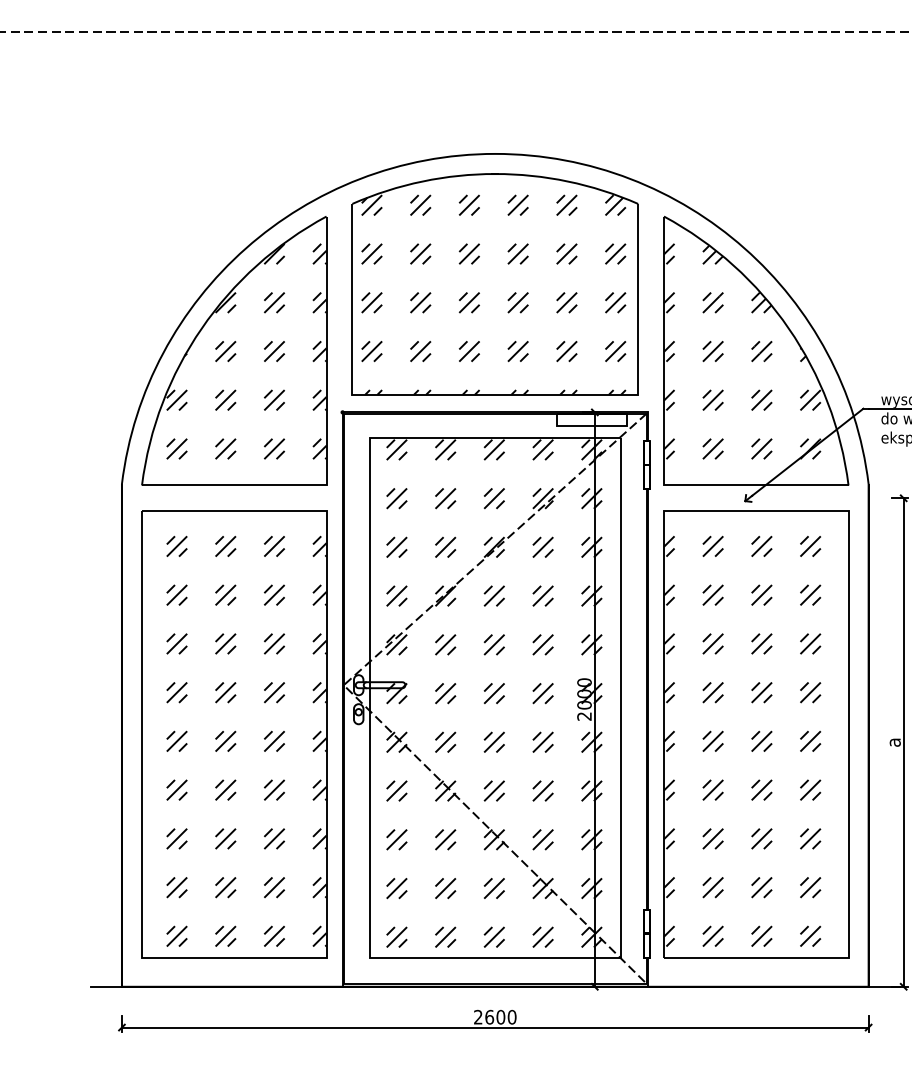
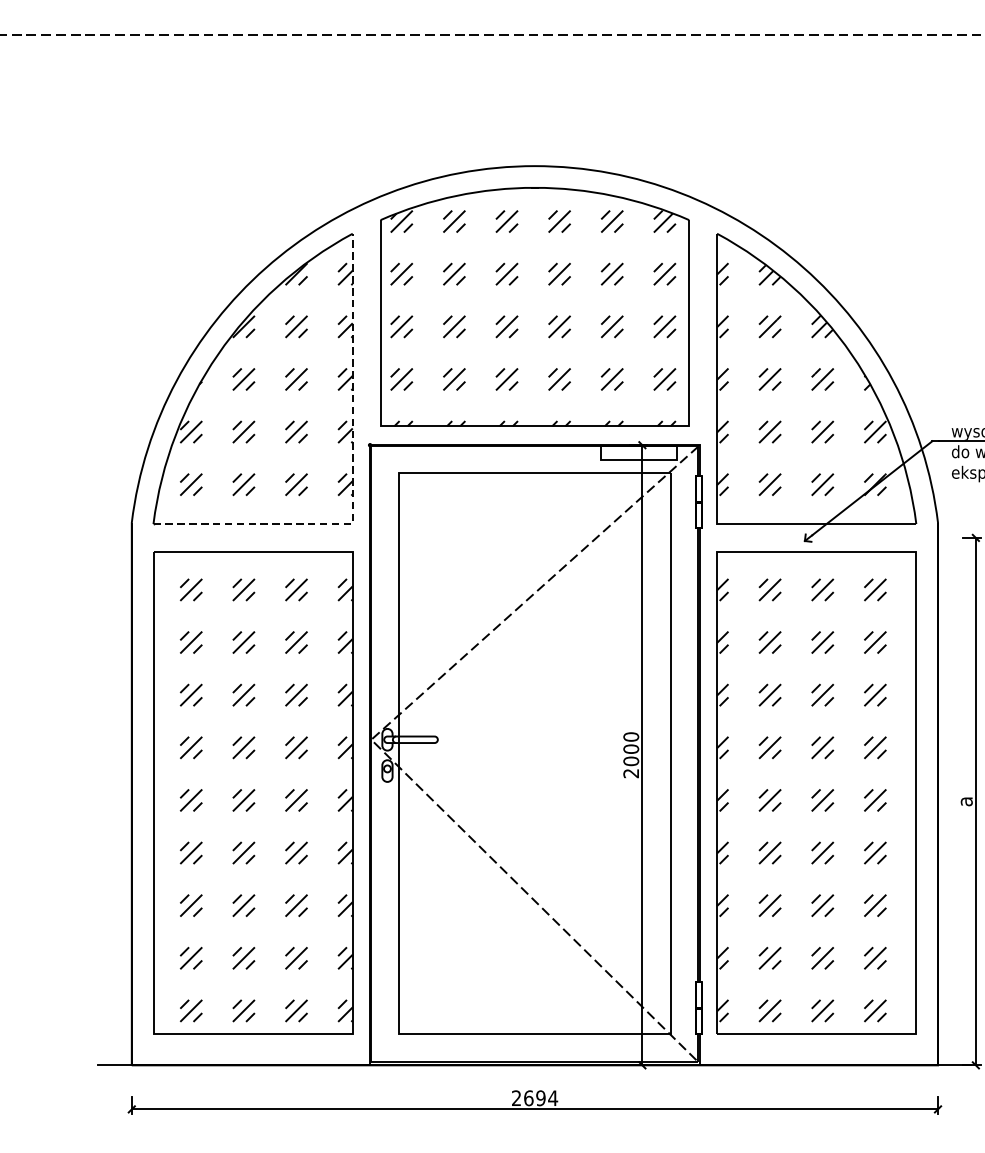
line: (326, 444) -> (352, 479), solid -> dashed
hatch: (494, 693) -> (534, 748), removed
text: (506, 1016) -> (547, 1097), 2600 -> 2694

